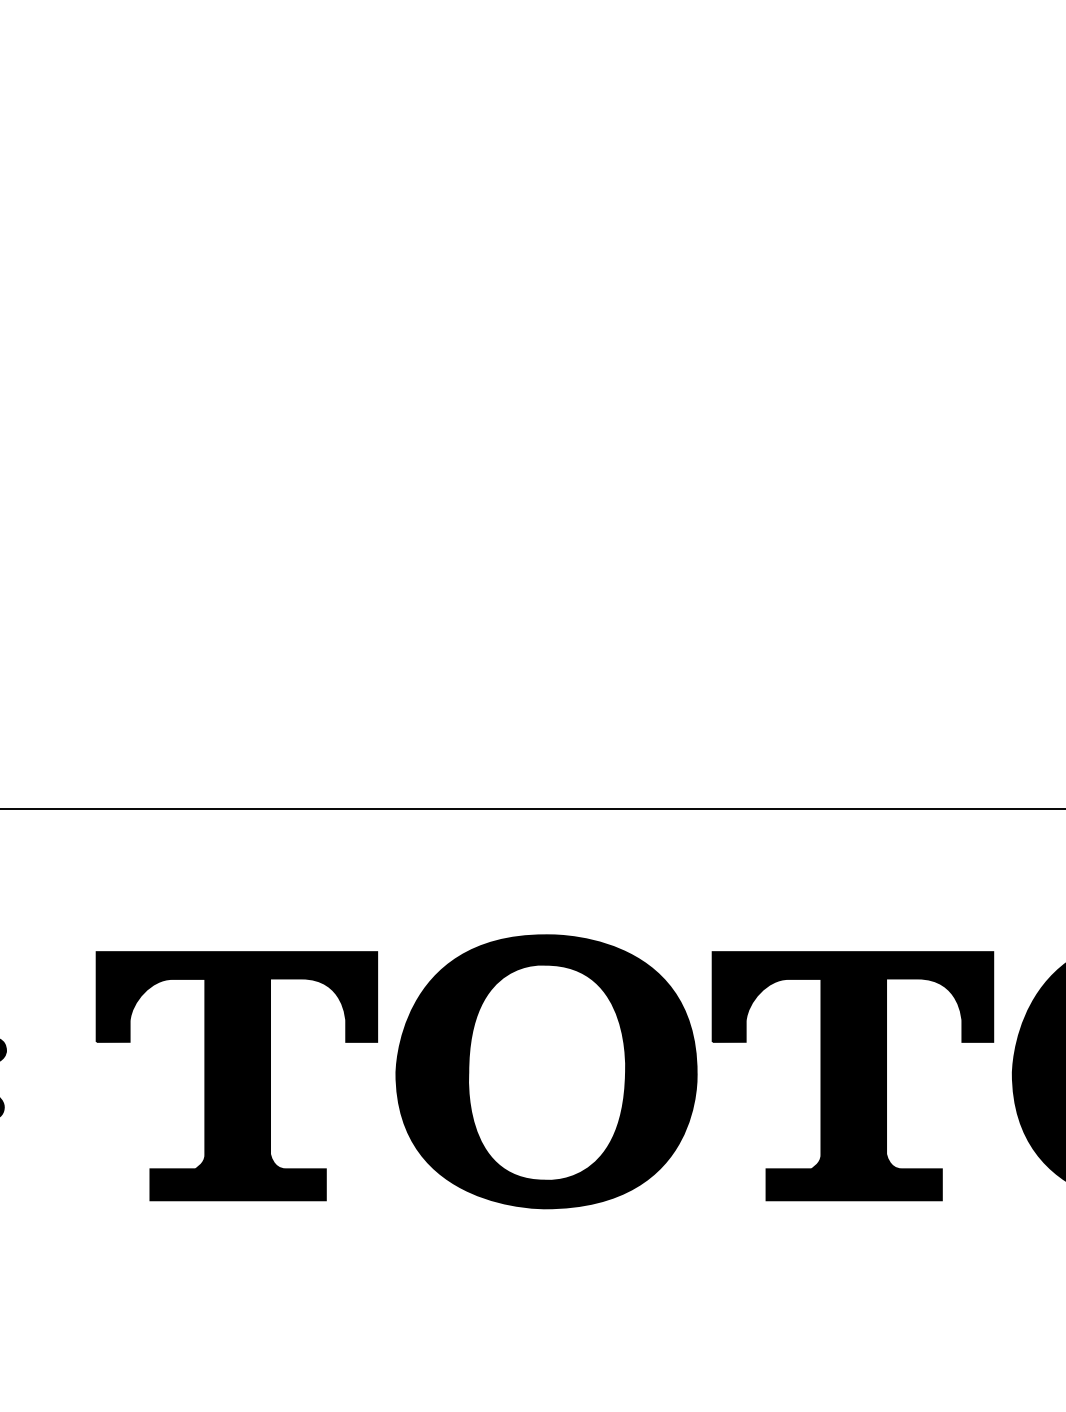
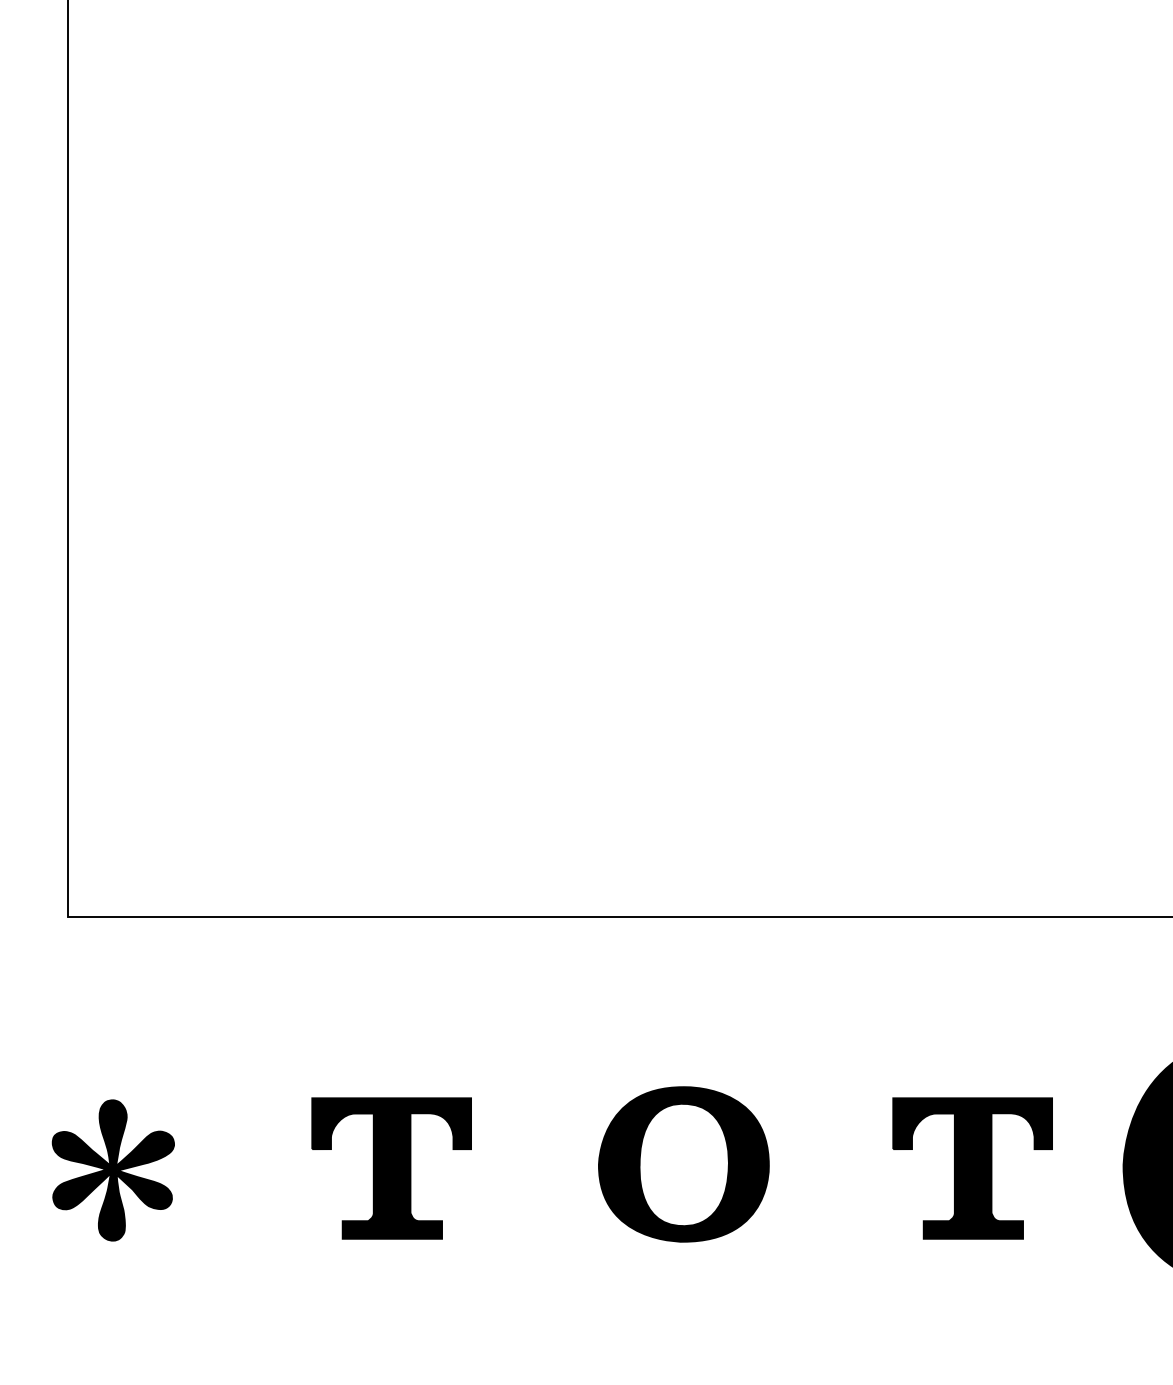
part: (546, 1071) -> (683, 1164), size x0.6
part: (236, 1076) -> (391, 1168), size x0.6
part: (852, 1076) -> (972, 1168), size x0.6

